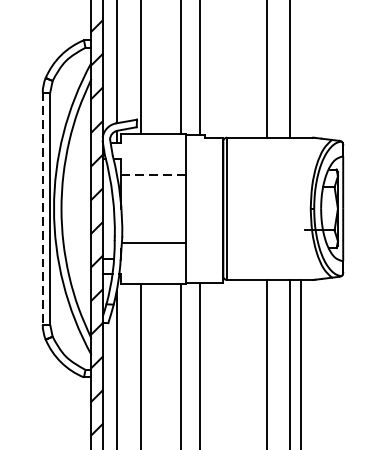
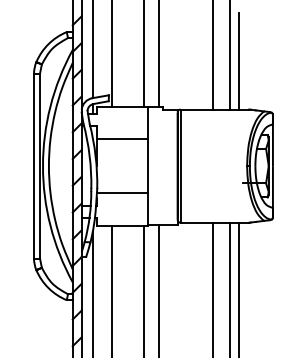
line: (301, 75) -> (239, 60), added
line: (154, 174) -> (122, 138), dashed -> solid
line: (43, 209) -> (34, 166), dashed -> solid

